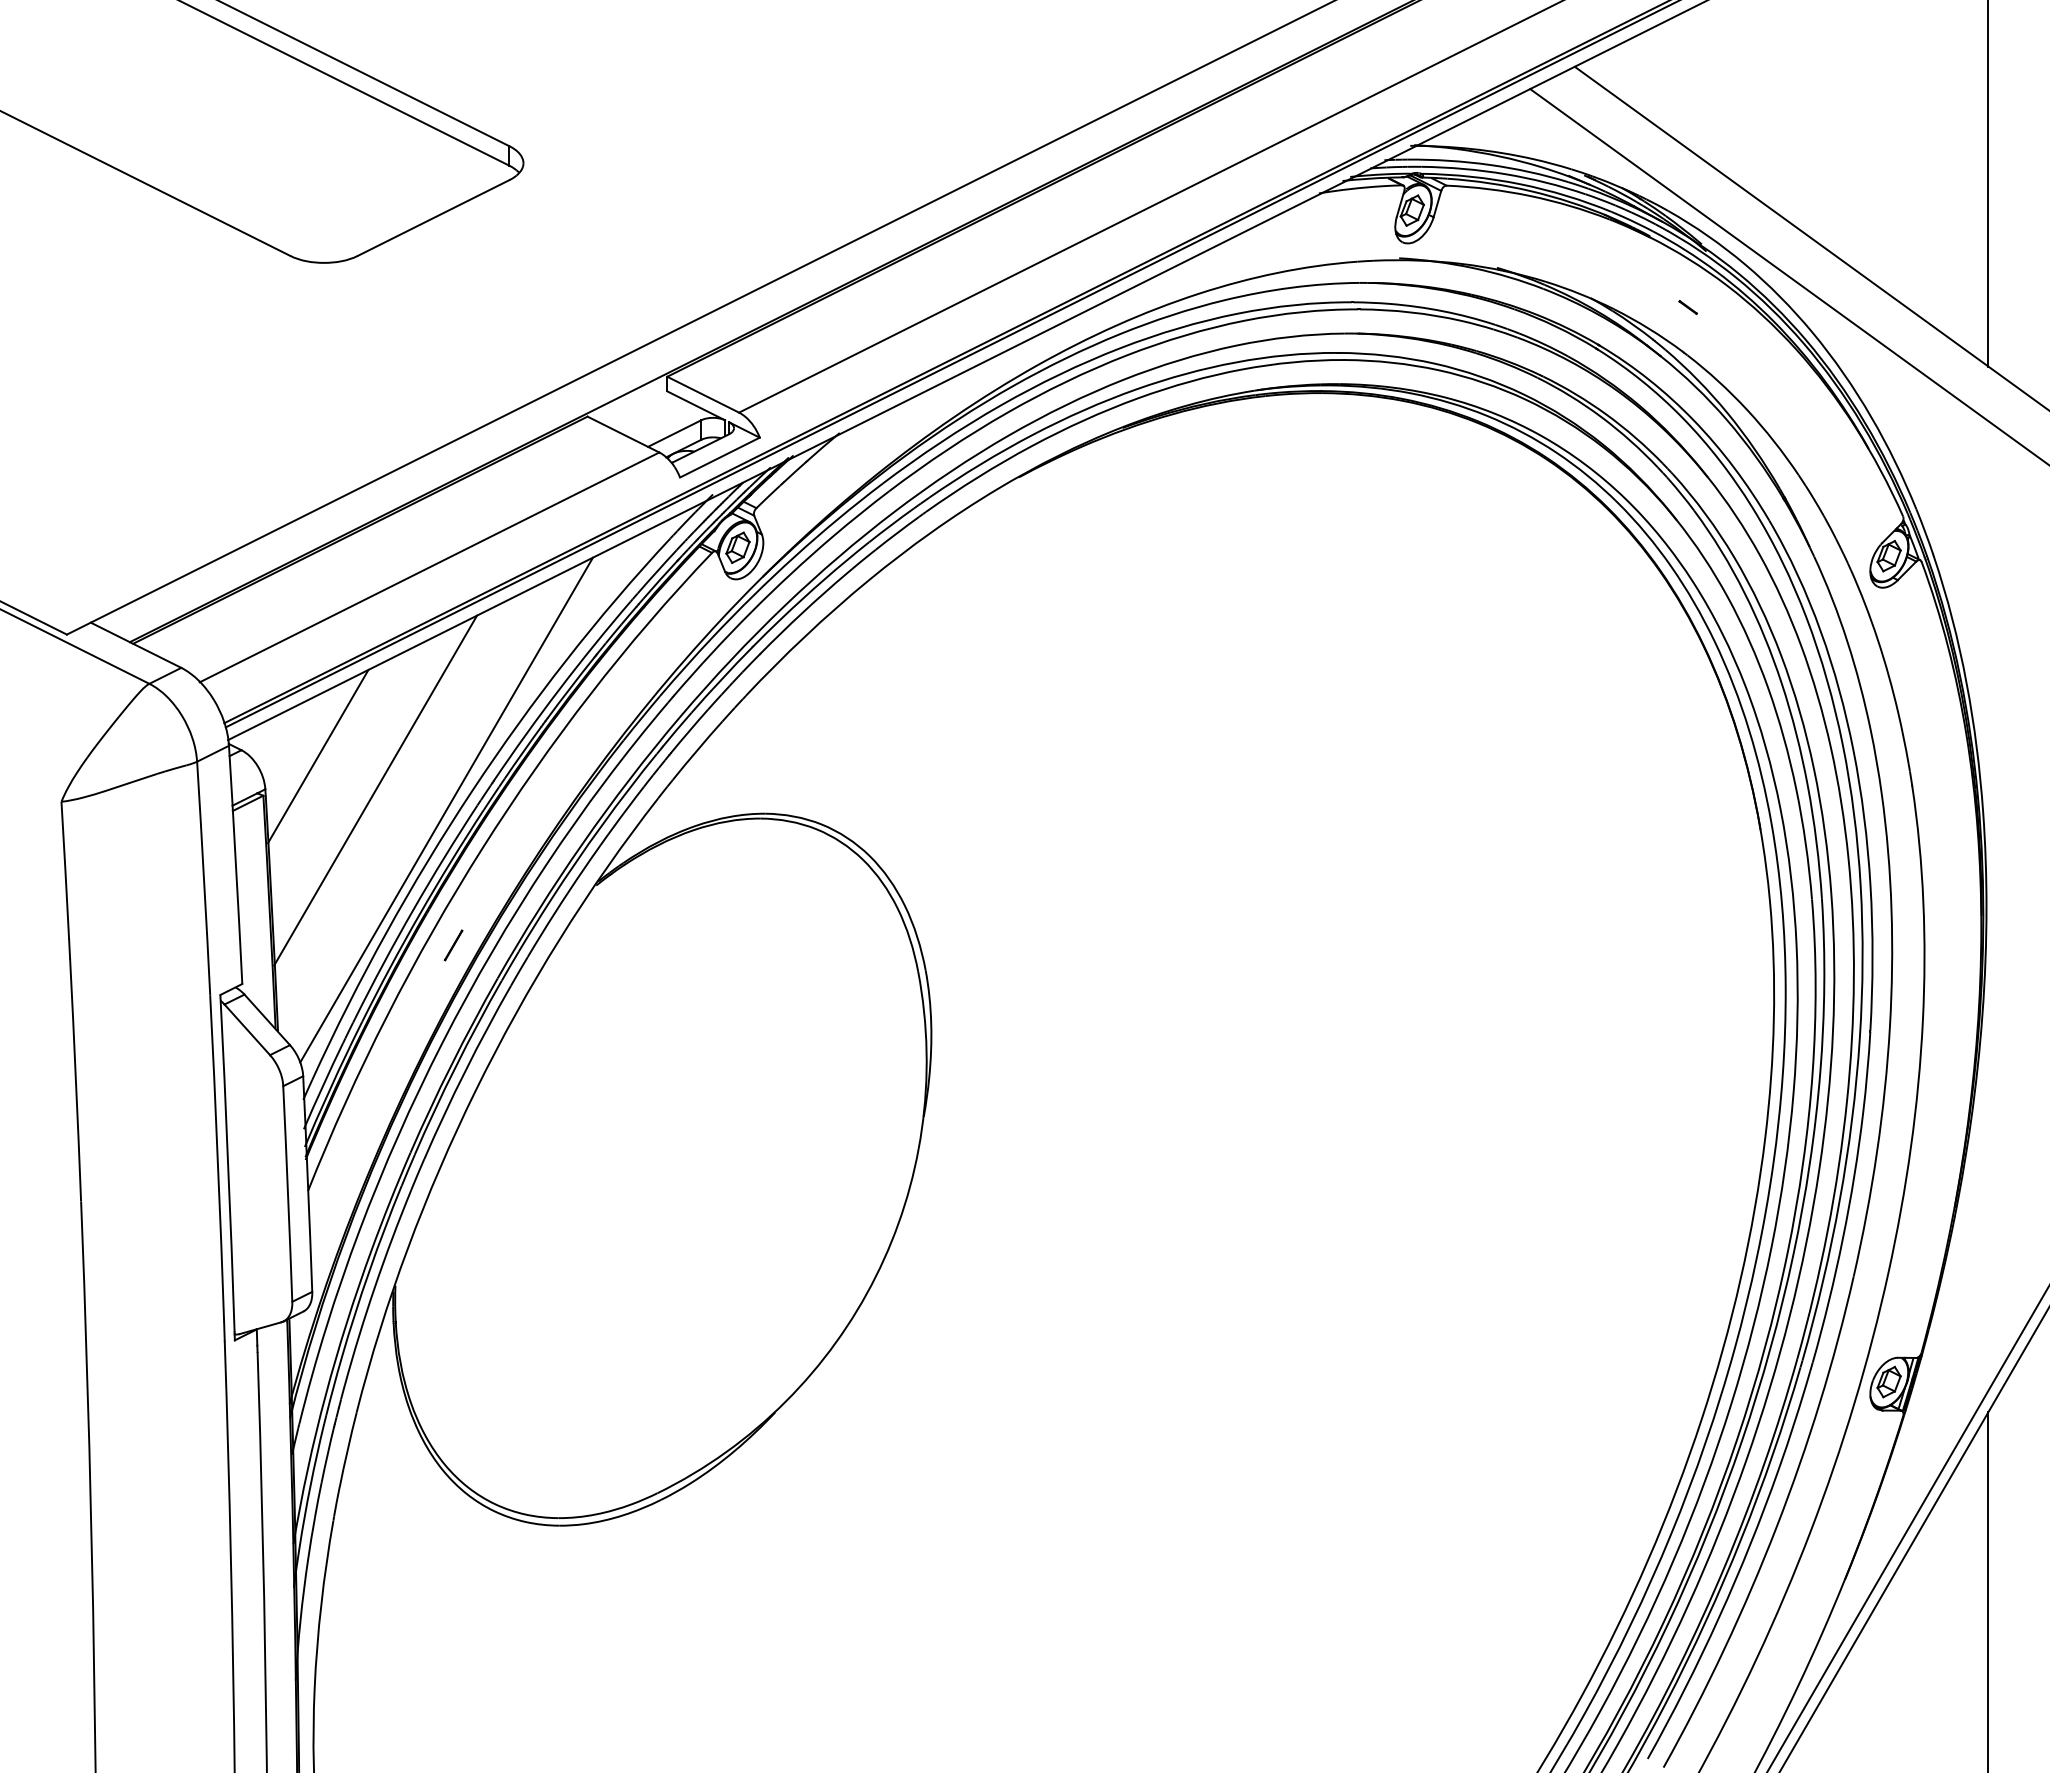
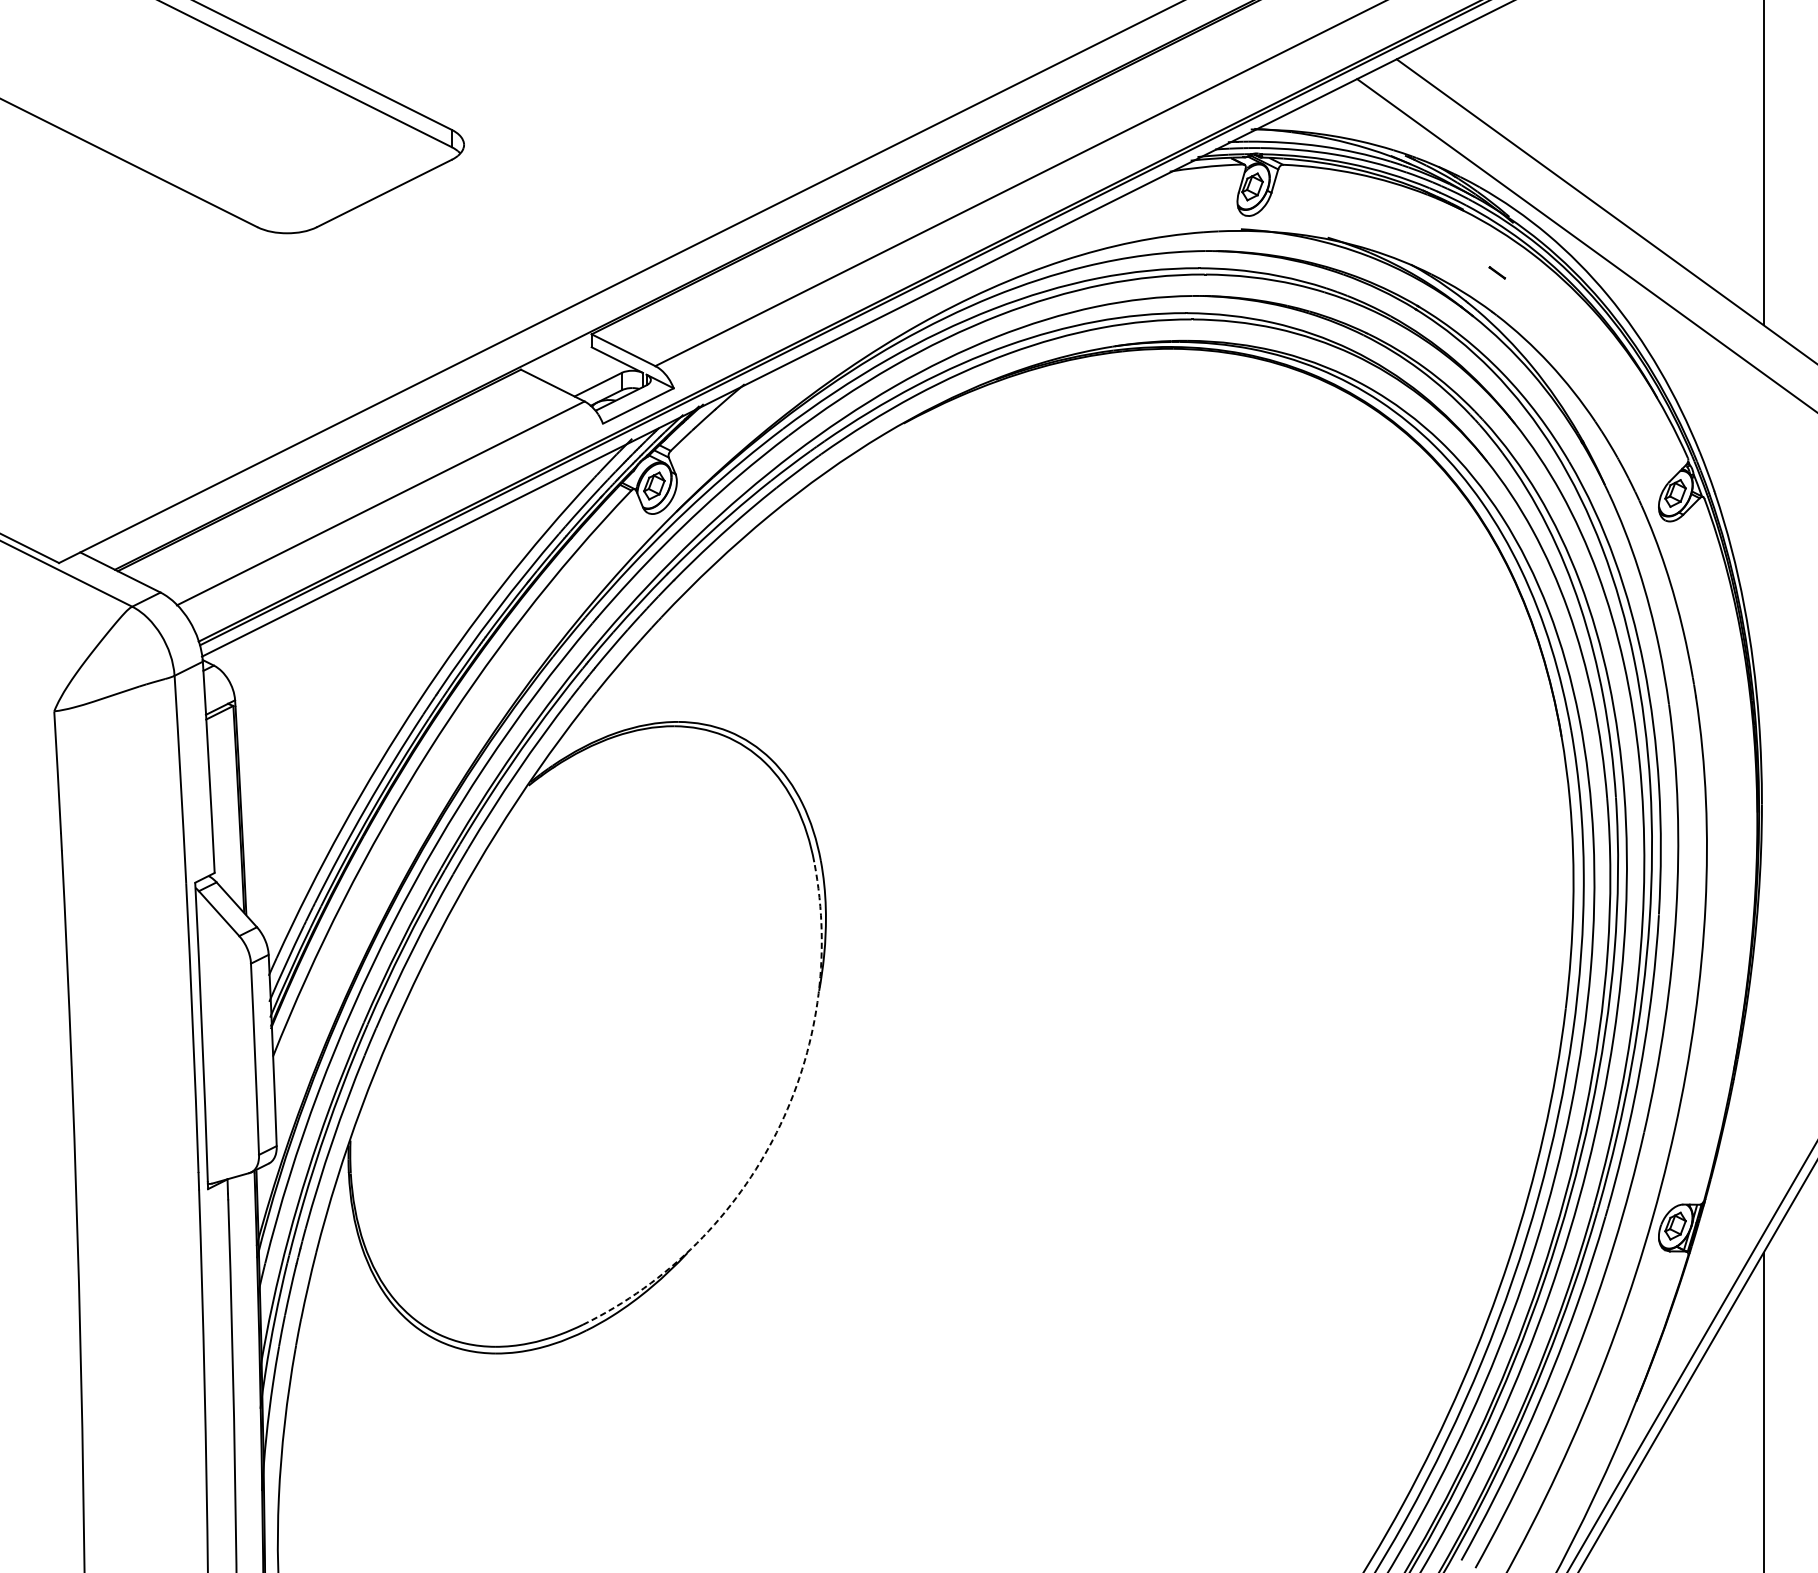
line: (318, 756) -> (282, 671), removed
line: (375, 790) -> (332, 701), removed
line: (446, 809) -> (395, 718), removed
line: (453, 945) -> (402, 838), removed
arc: (875, 1276) -> (776, 1132), solid -> dashed

